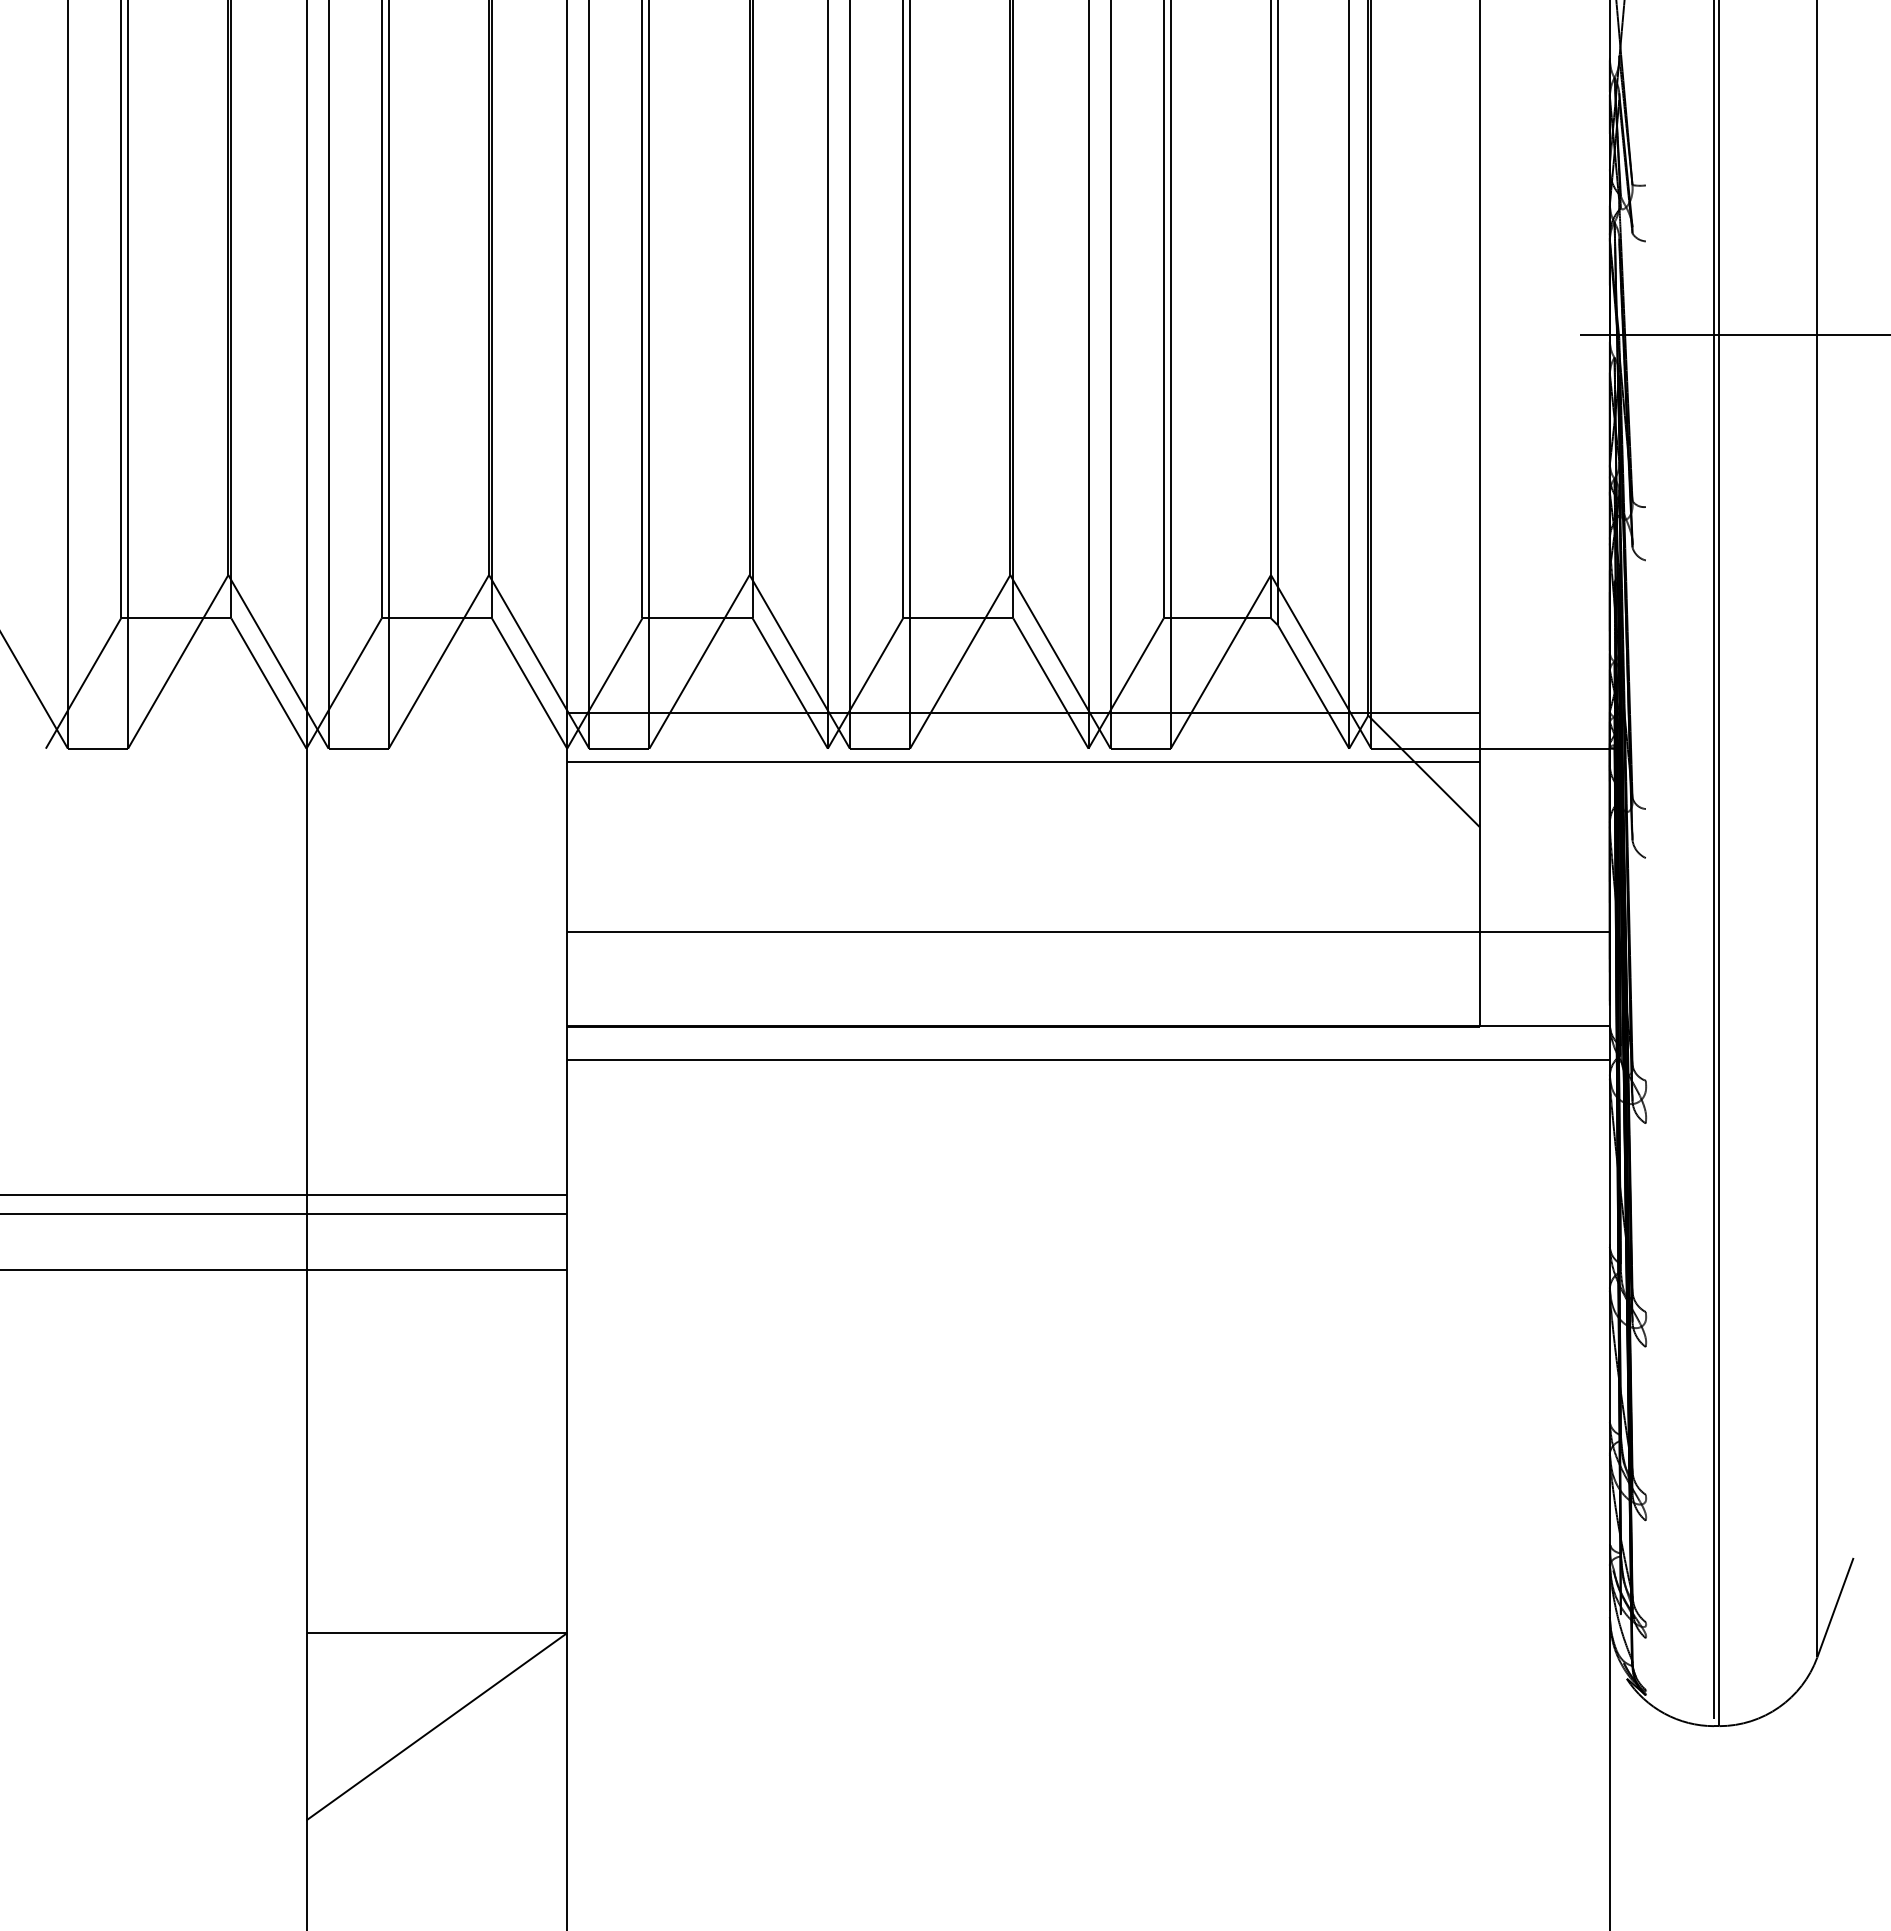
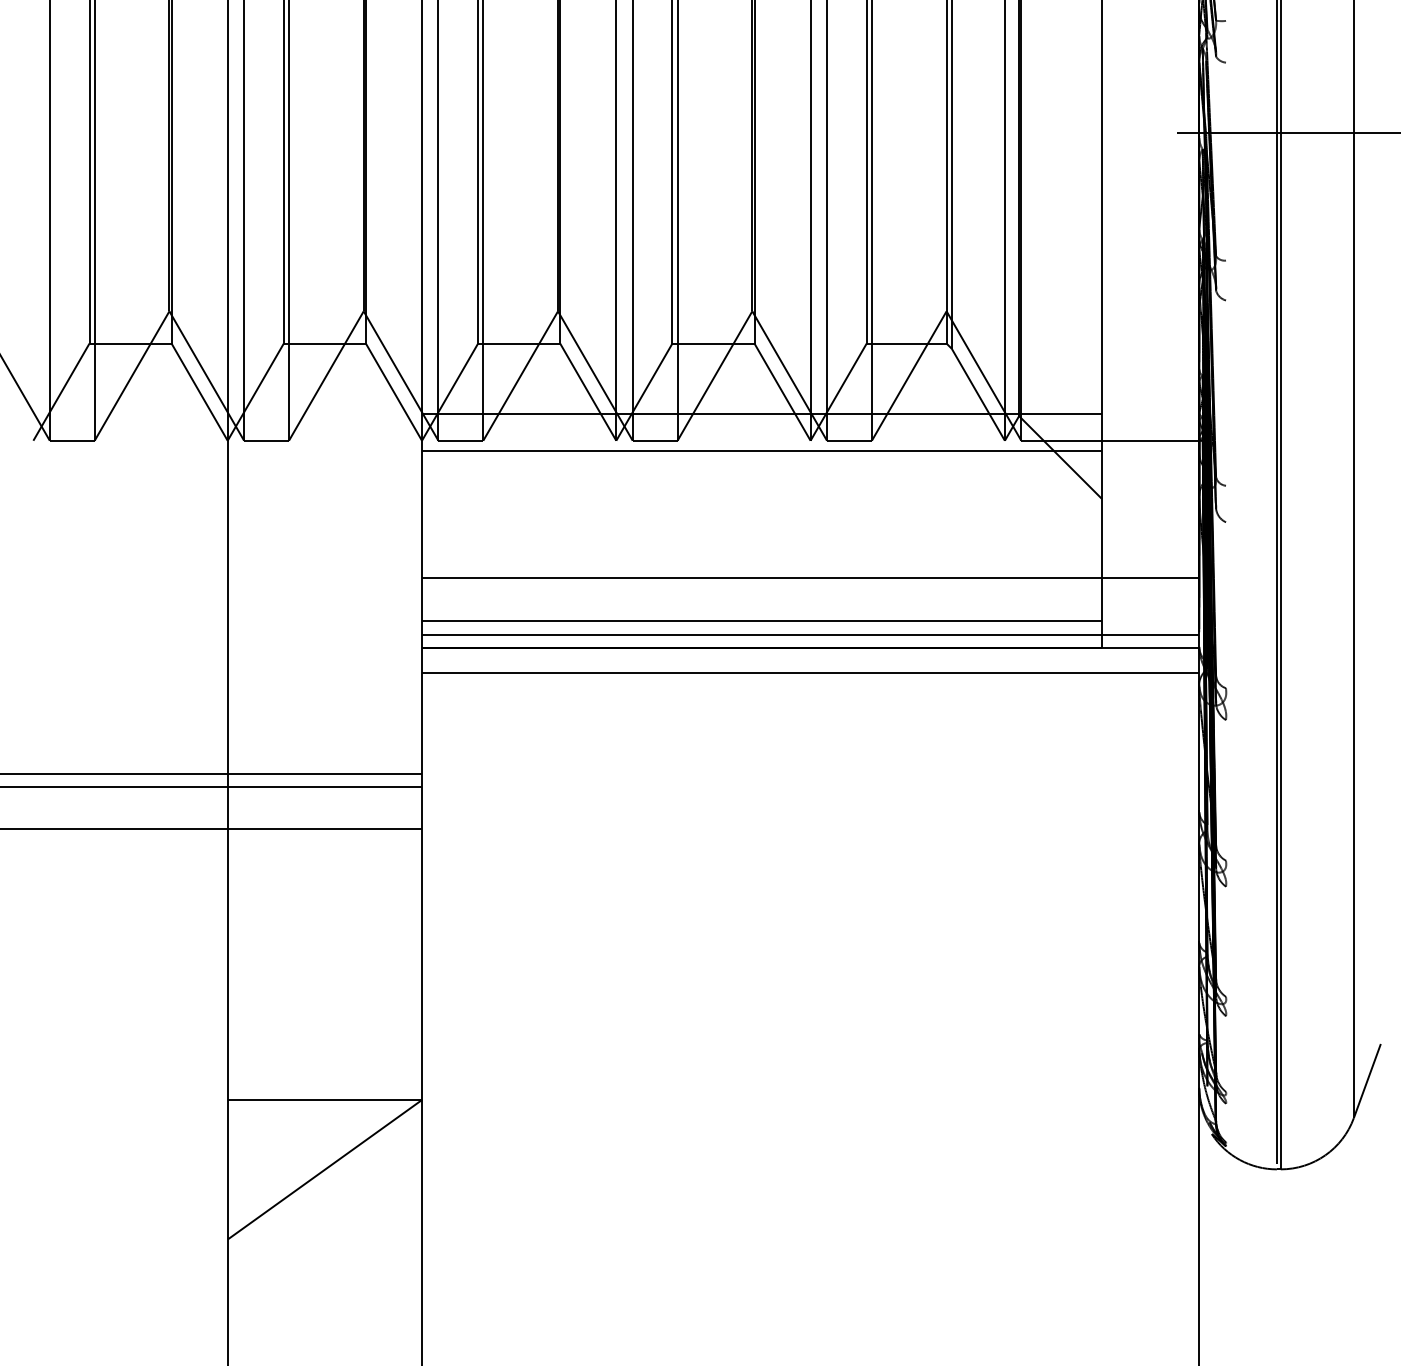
line: (1023, 990) -> (762, 621), added
line: (1088, 1009) -> (810, 635), added

